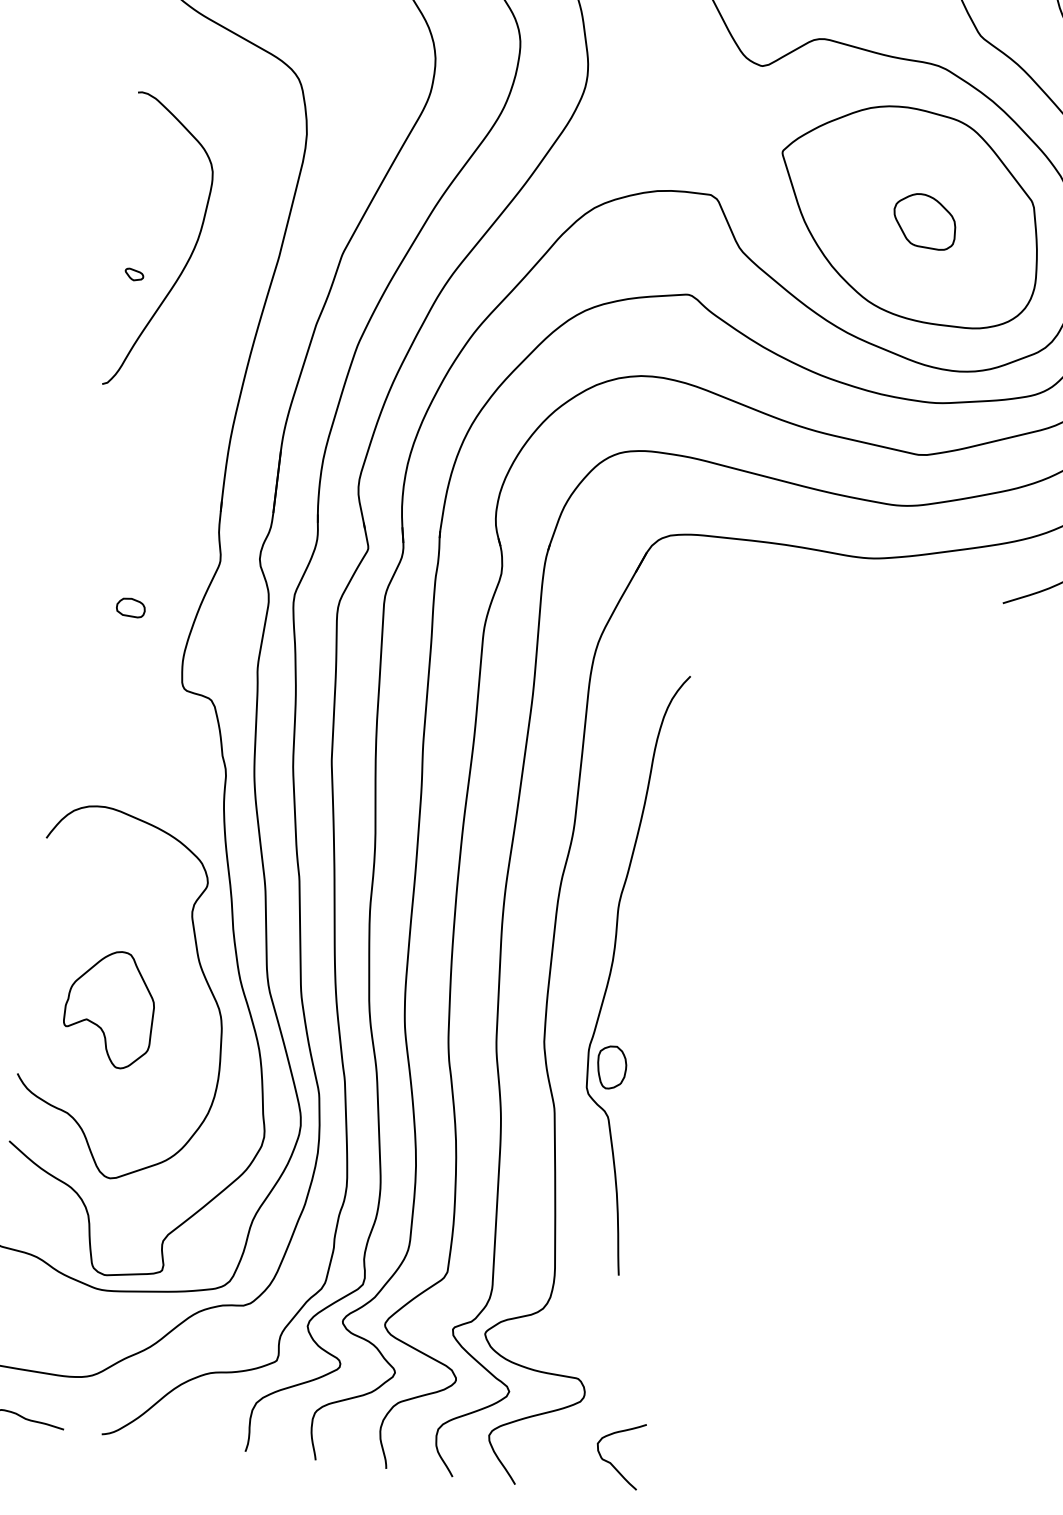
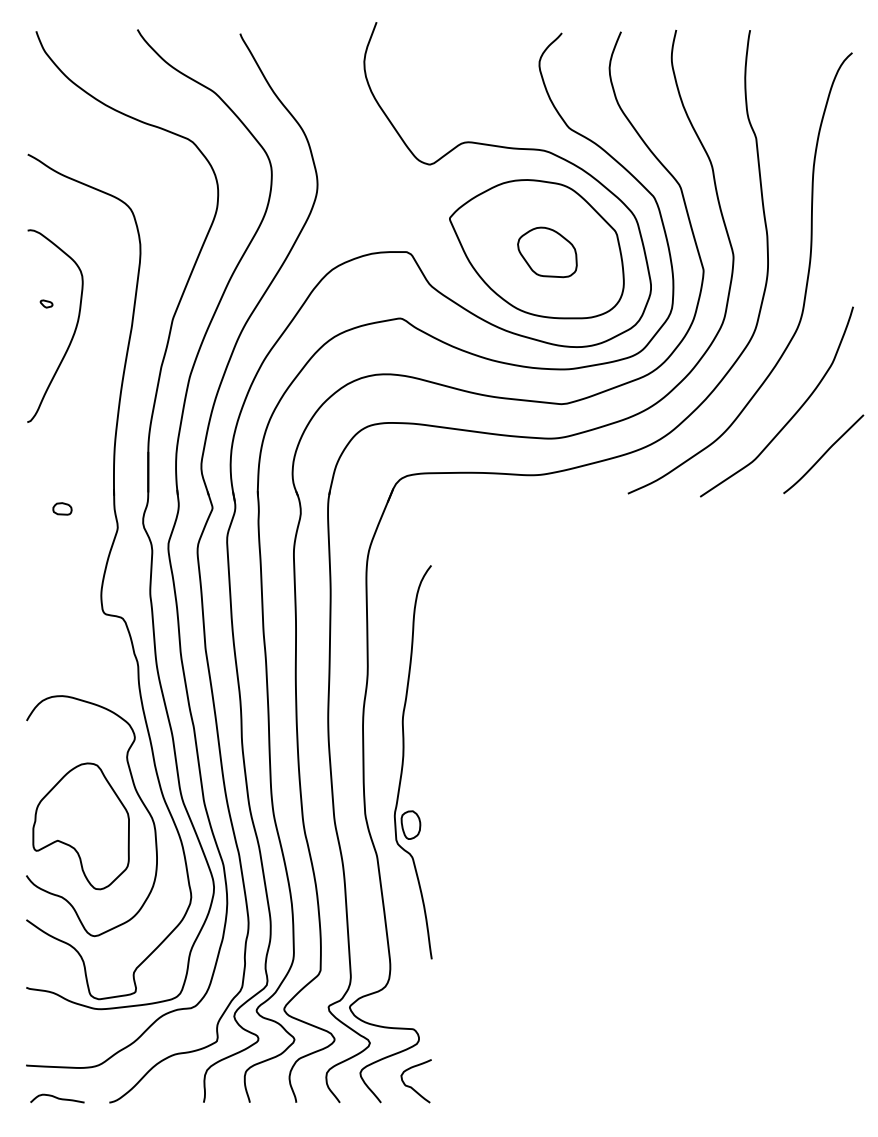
part: (924, 221) -> (547, 252), size x1.43
part: (134, 273) -> (46, 303), moved
part: (131, 607) -> (62, 508), moved
part: (108, 1008) -> (80, 826), size x1.67
curve: (611, 1461) -> (411, 1086), moved

